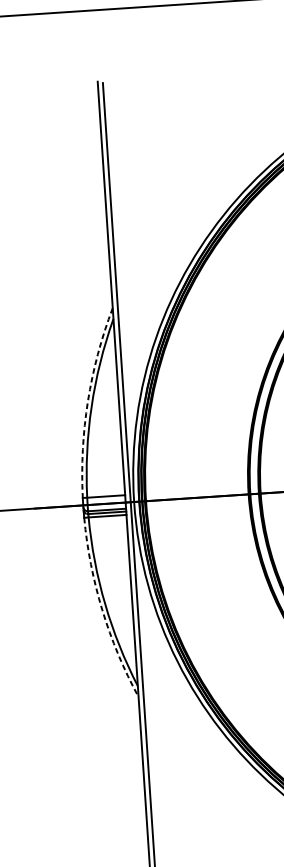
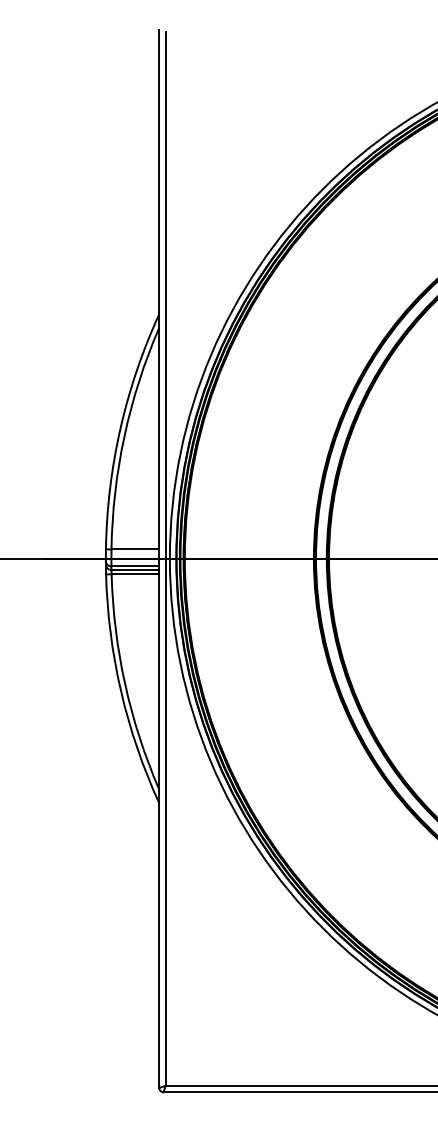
arc: (88, 401) -> (120, 429), dashed -> solid
arc: (102, 610) -> (121, 691), dashed -> solid

